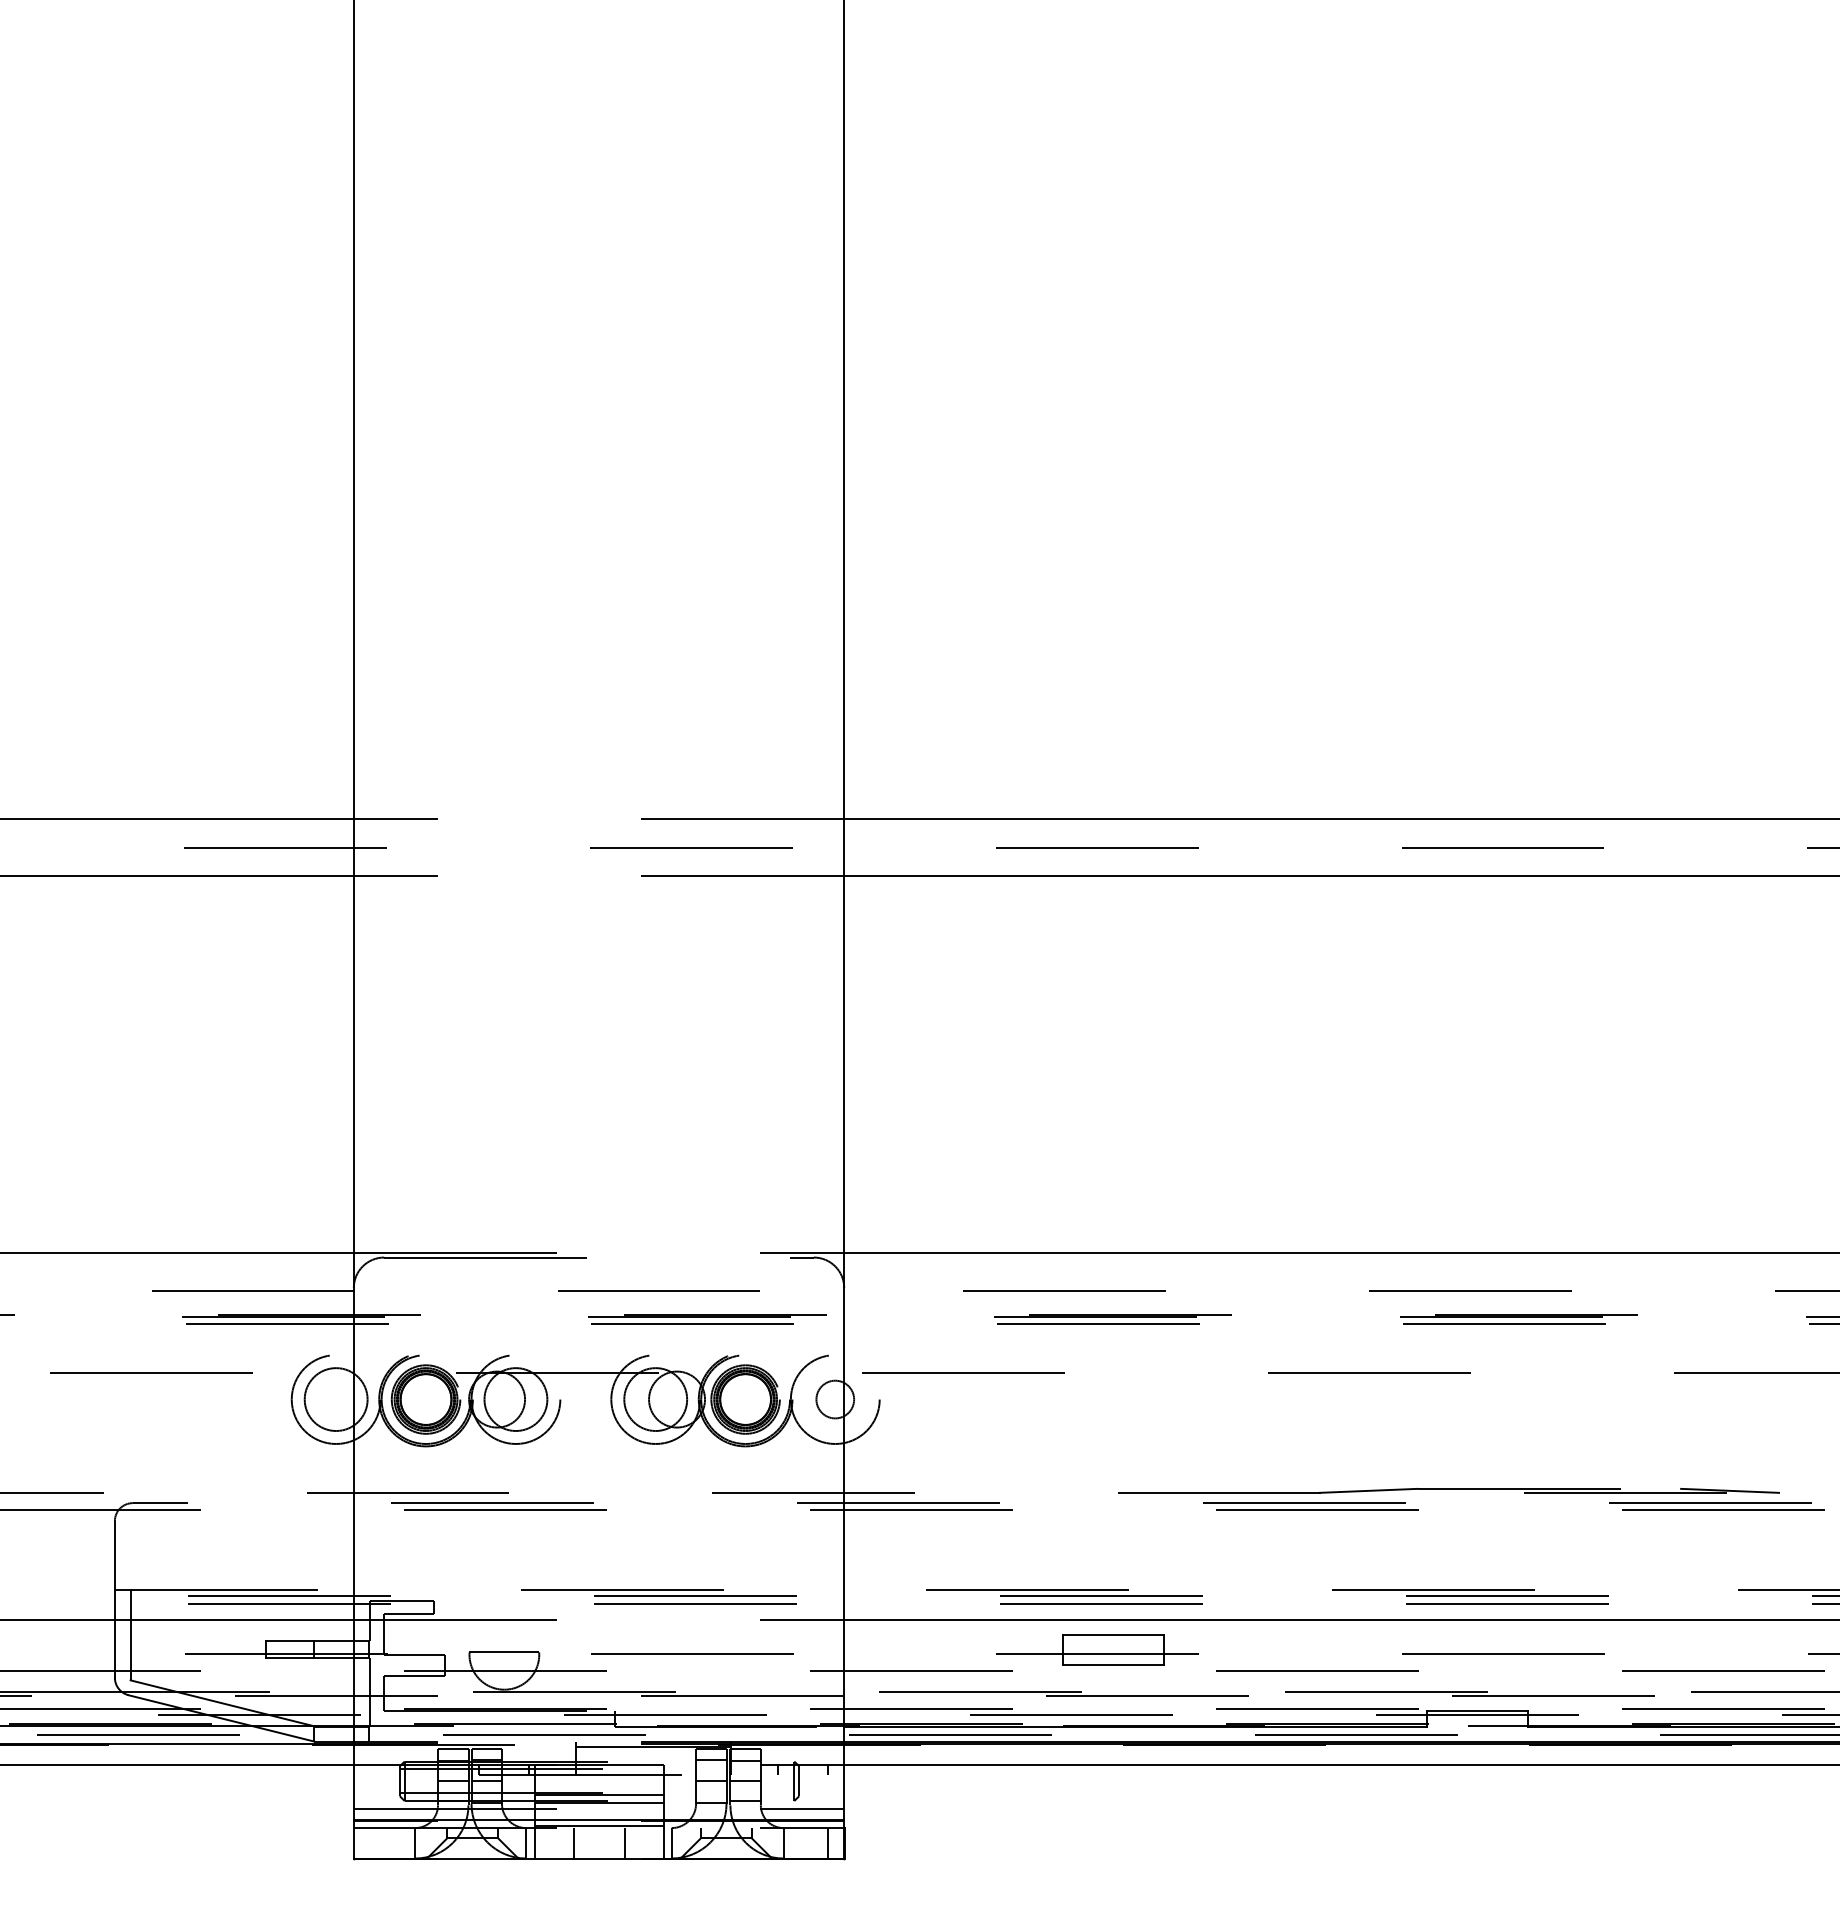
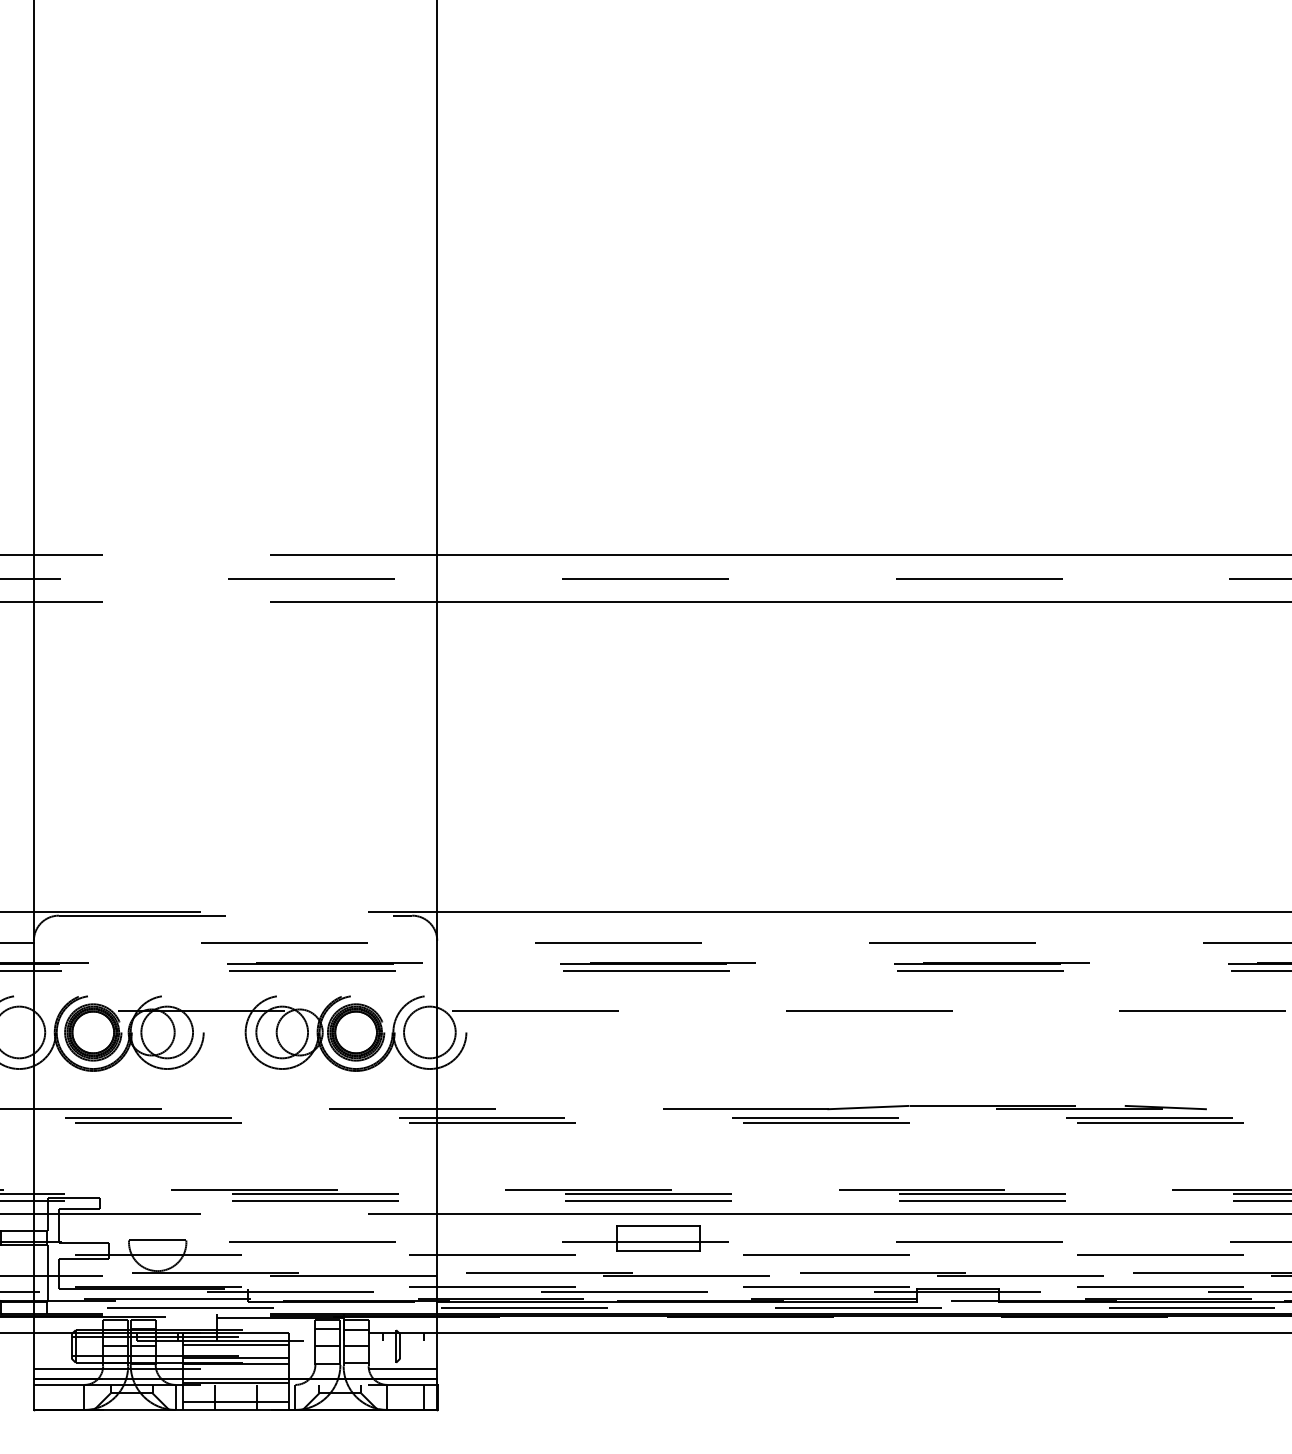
circle: (834, 1399) -> (429, 1032), size x1.67
line: (599, 1779) -> (235, 1344), added
line: (599, 1848) -> (235, 1401), added

